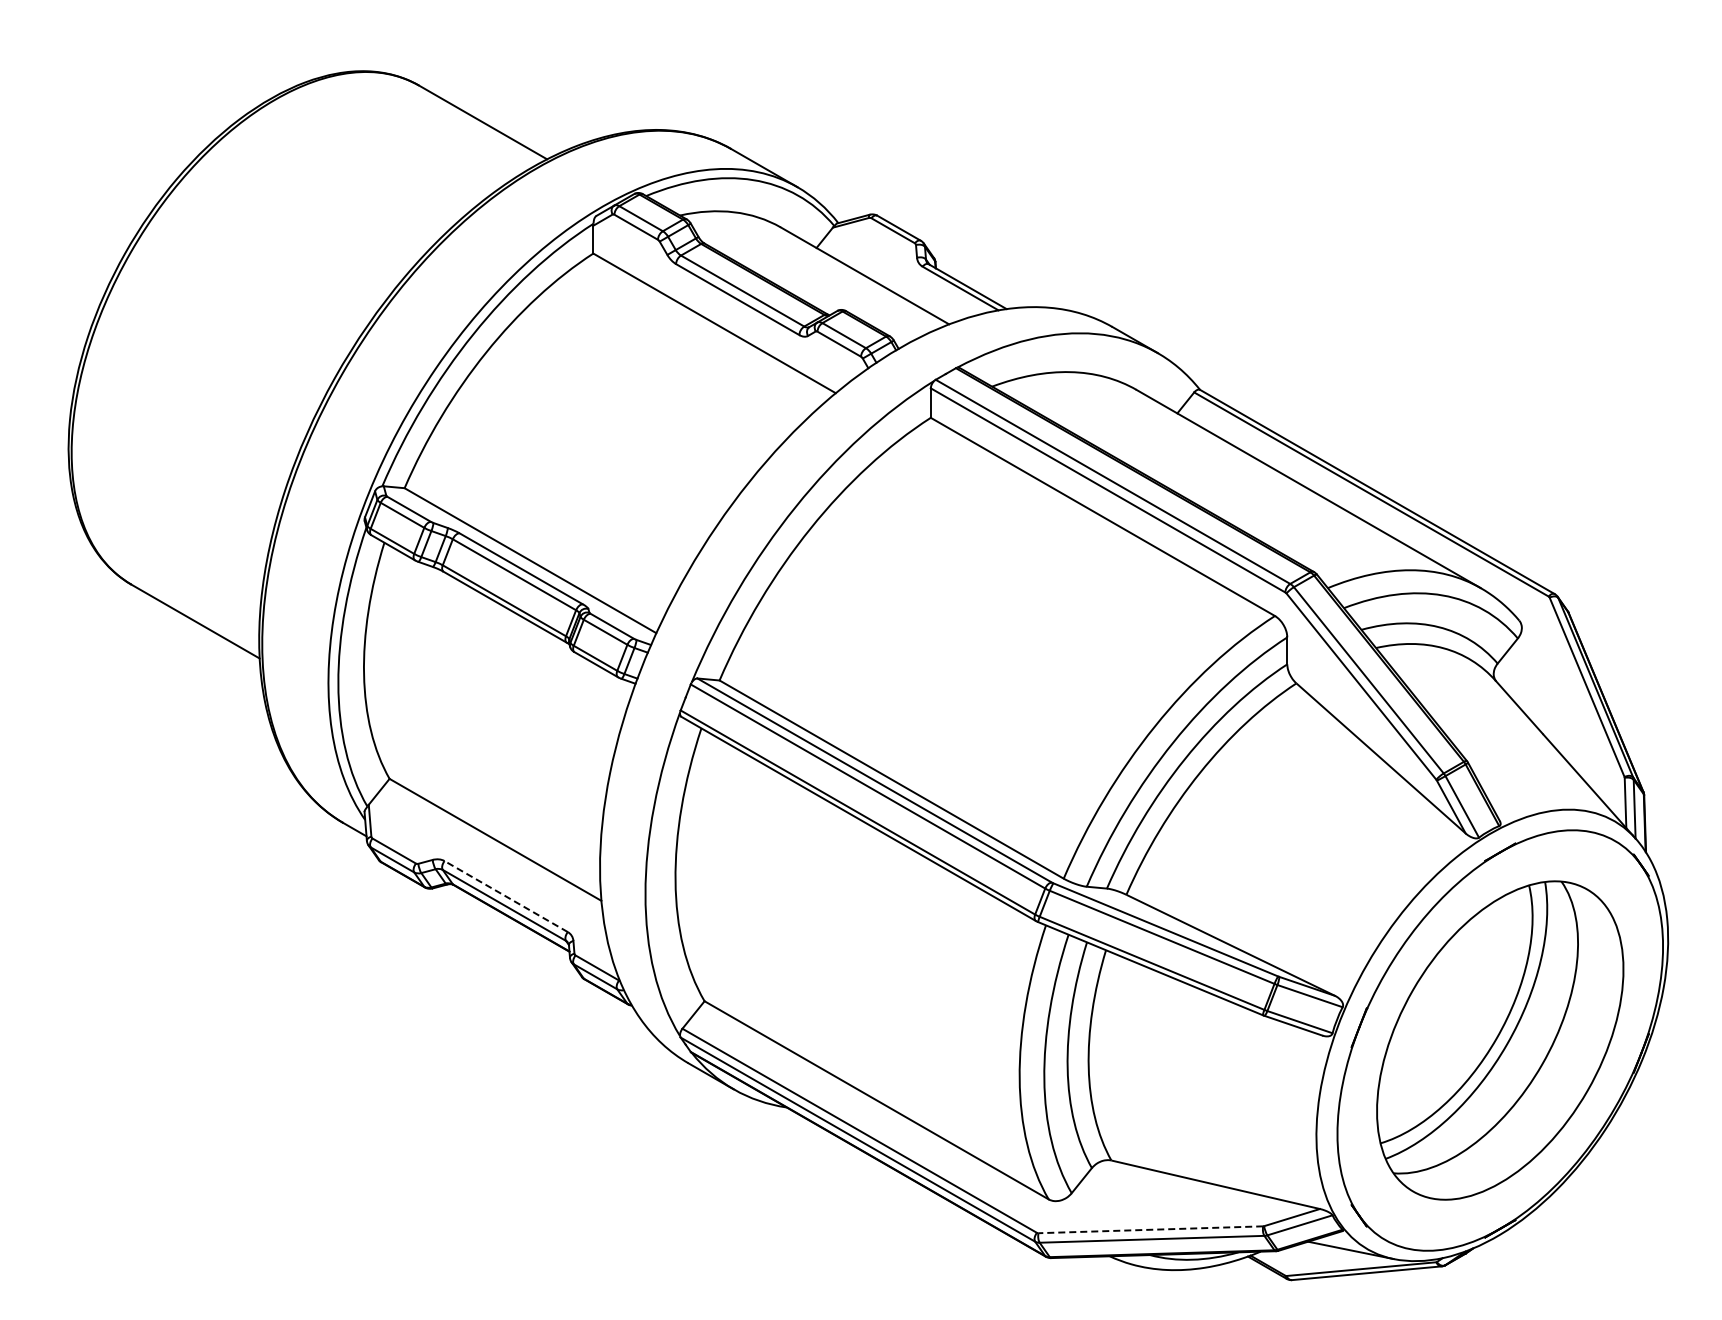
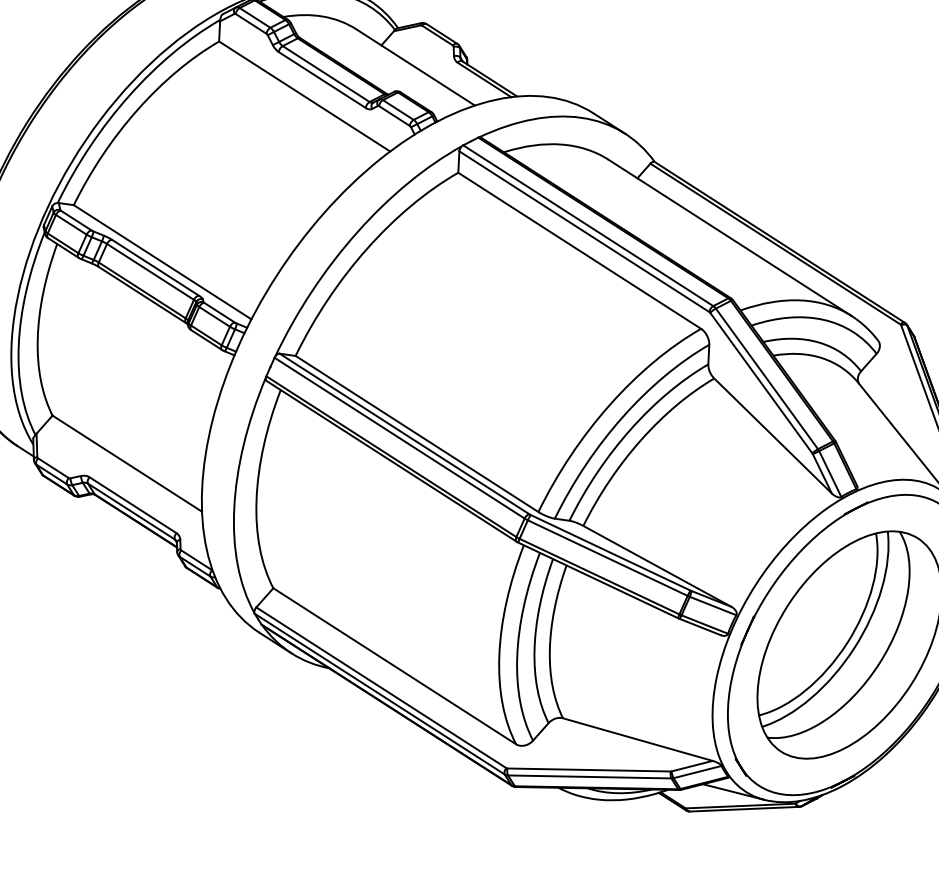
line: (505, 896) -> (132, 505), dashed -> solid
line: (1150, 1229) -> (588, 769), dashed -> solid

